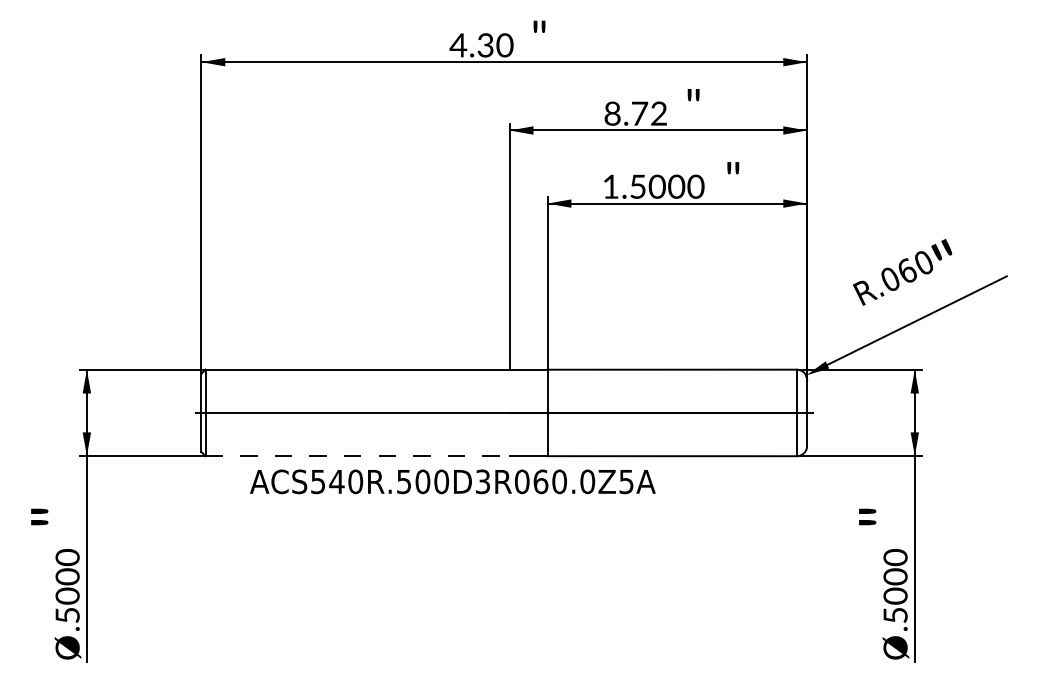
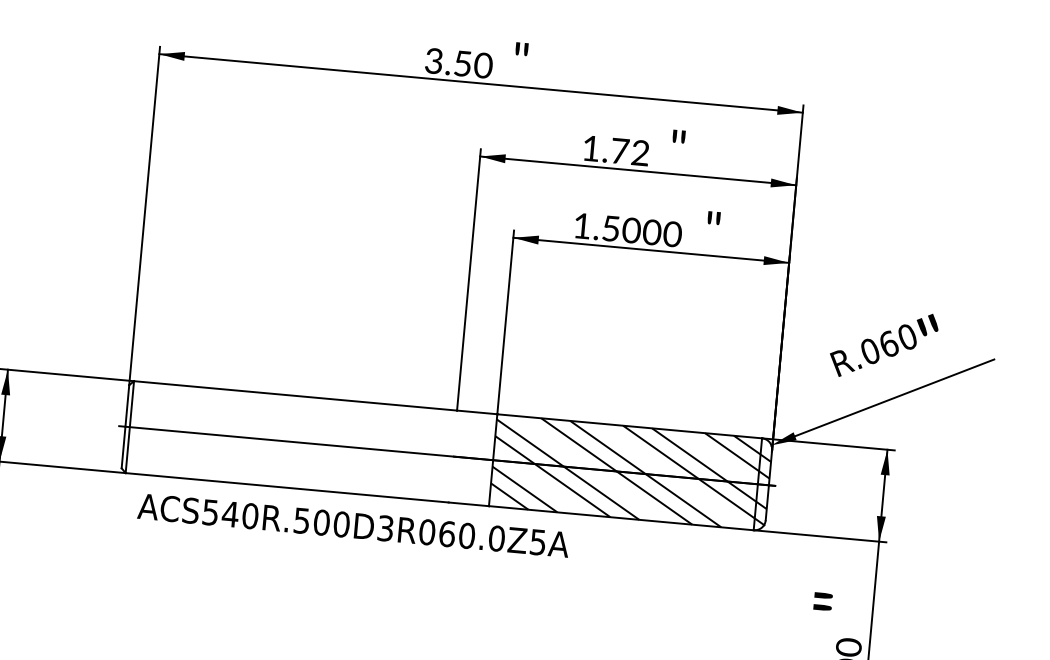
text: (471, 45) -> (447, 62), 4.30 -> 3.50
text: (612, 113) -> (591, 148), 8.72 -> 1.72
hatch: (677, 412) -> (631, 472), added
line: (358, 456) -> (288, 488), dashed -> solid
text: (452, 481) -> (353, 525), moved

